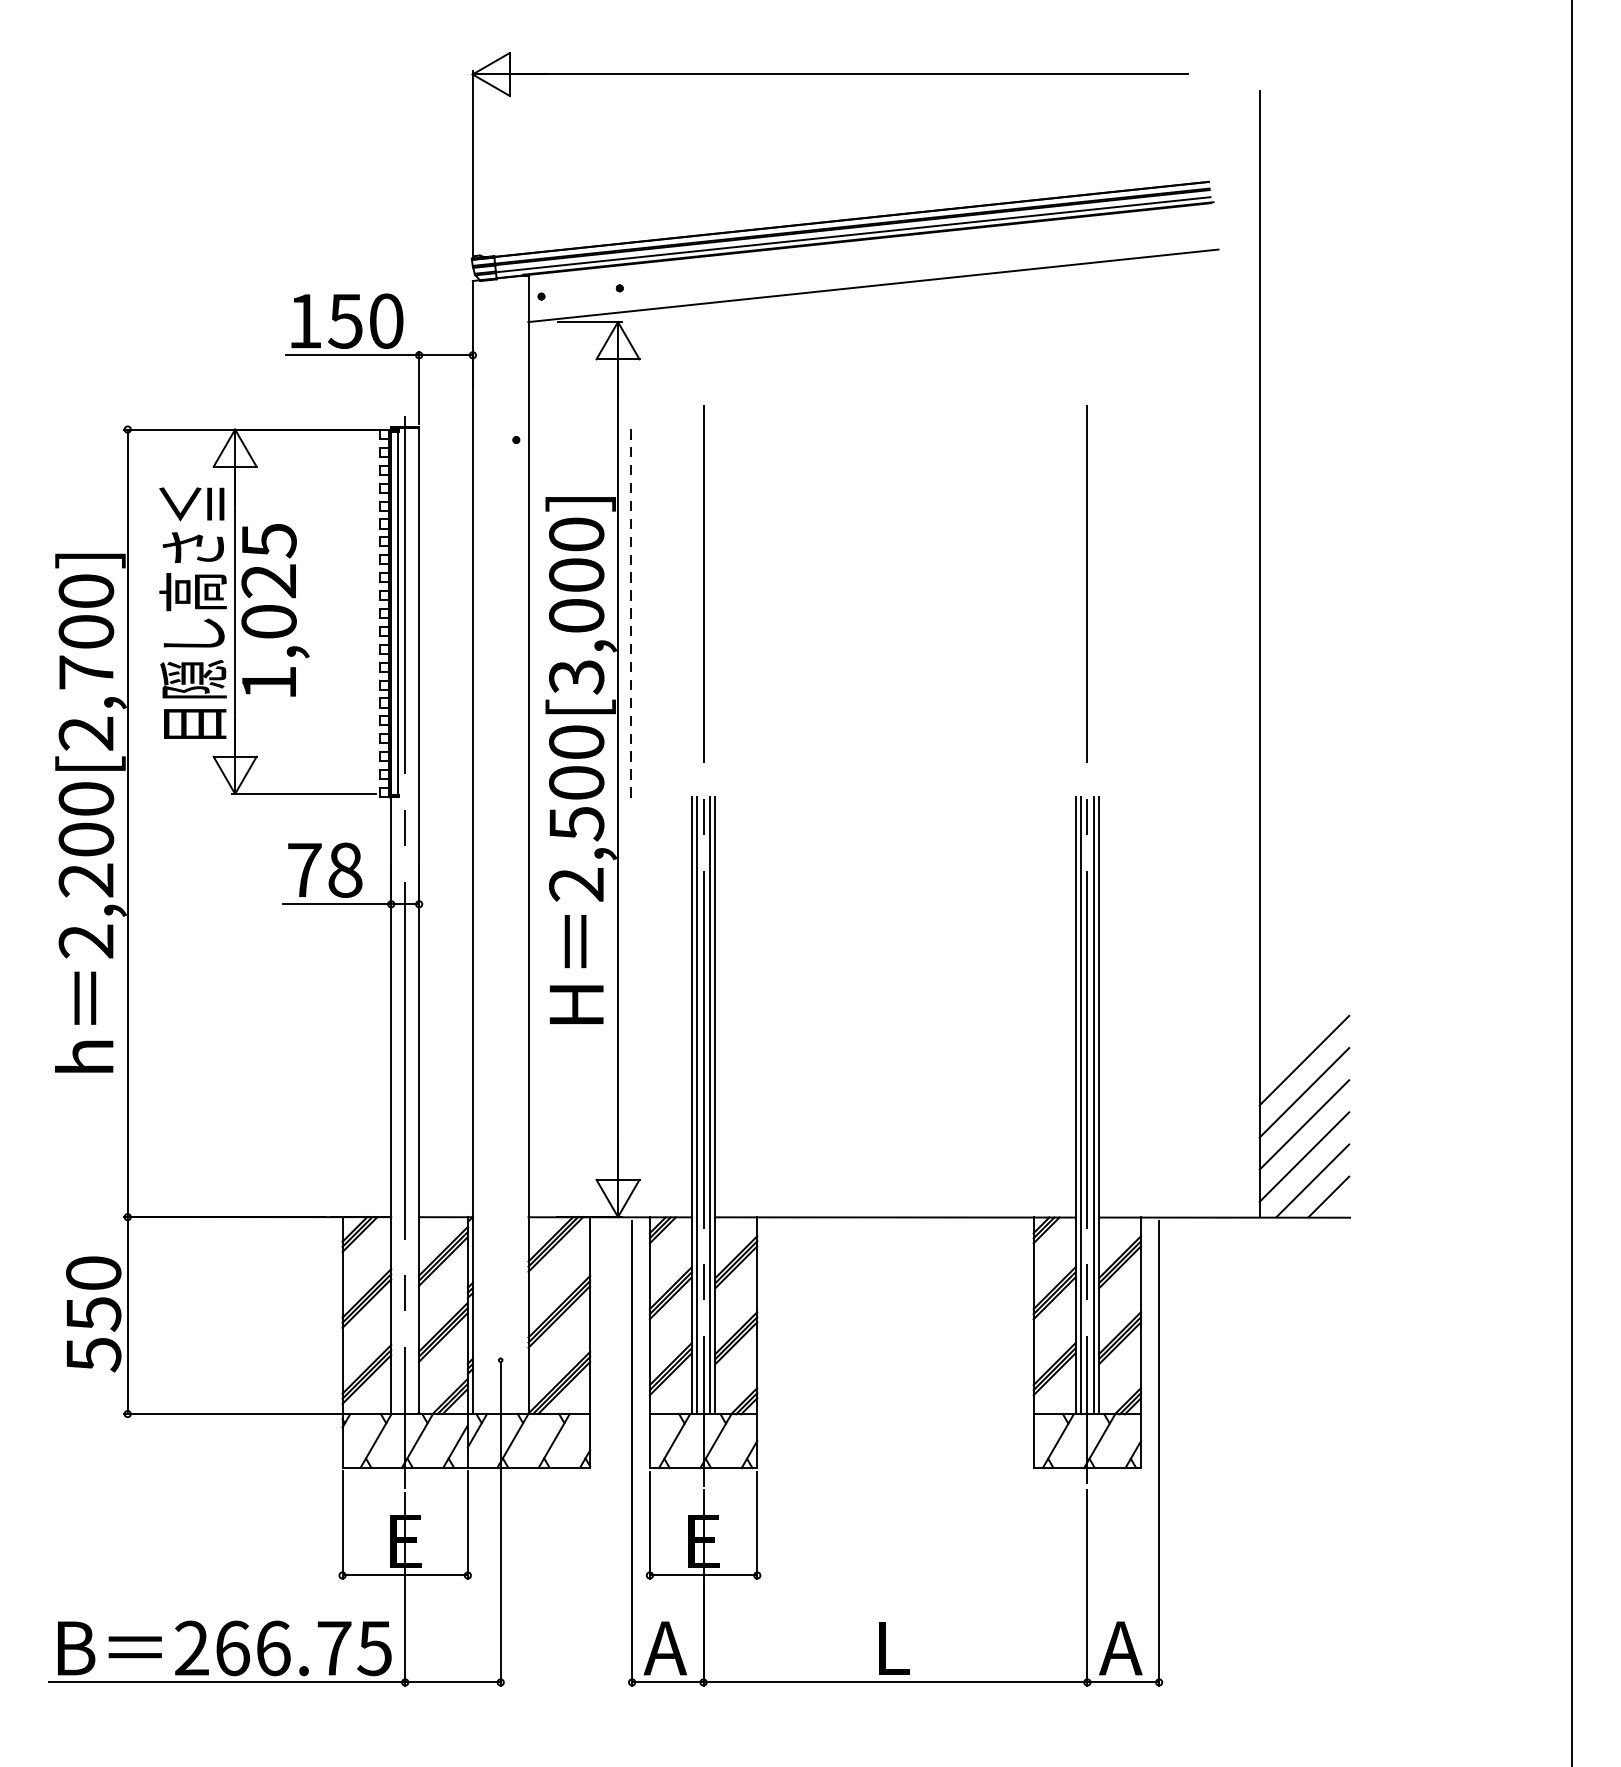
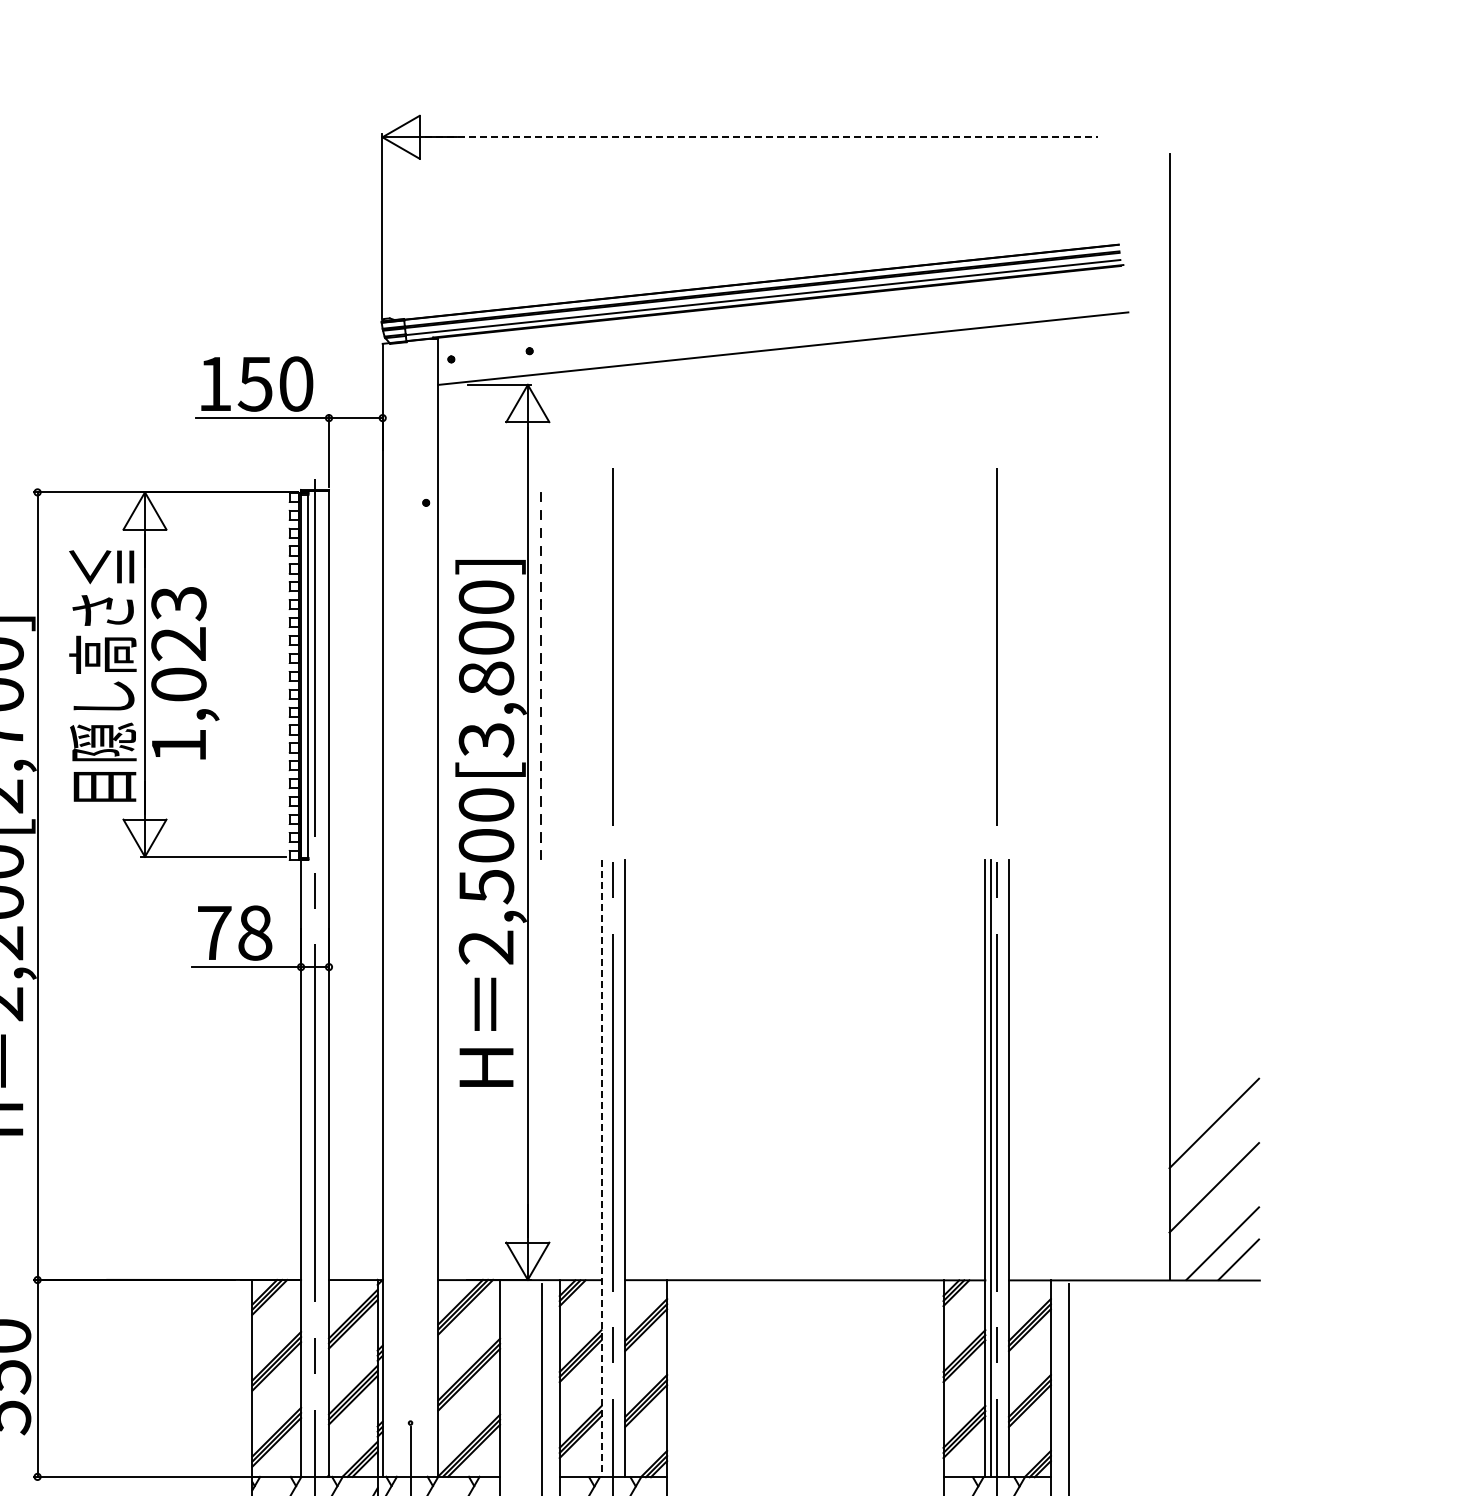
line: (852, 74) -> (762, 137), solid -> dashed
text: (268, 541) -> (178, 604), 1,025 -> 1,023
text: (576, 615) -> (486, 678), 2,500[3,000] -> 2,500[3,800]
line: (1304, 1092) -> (1214, 1155), removed
line: (691, 1105) -> (601, 1168), solid -> dashed
line: (697, 1105) -> (607, 1168), removed
line: (709, 1105) -> (619, 1168), removed
line: (1093, 1105) -> (1003, 1168), removed
line: (1304, 1156) -> (1214, 1219), removed

